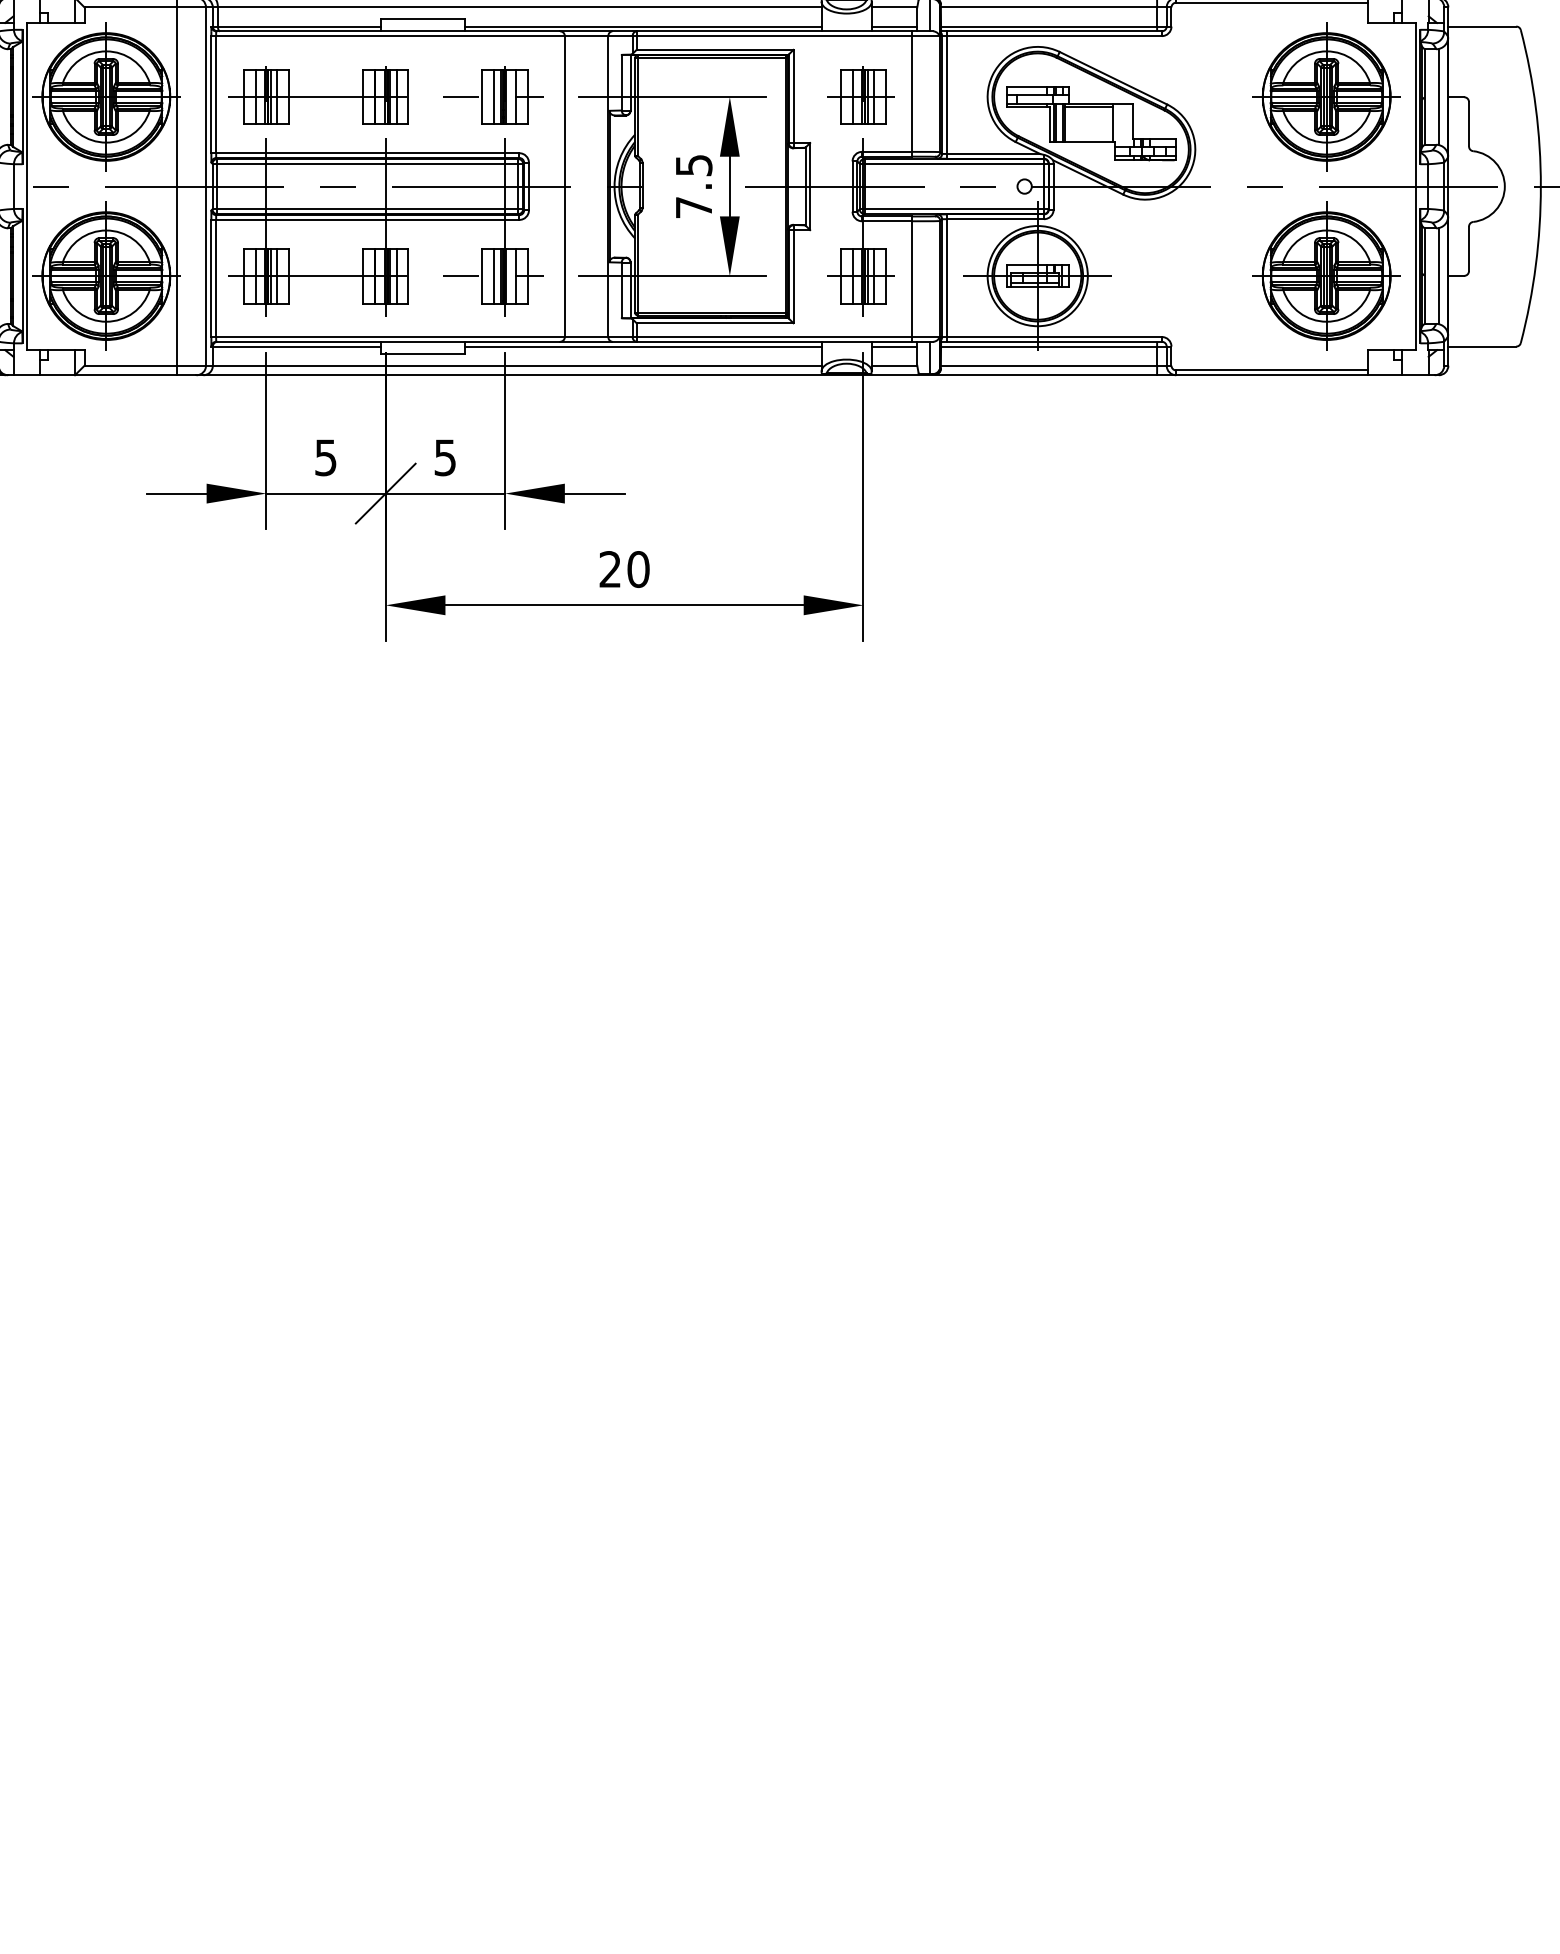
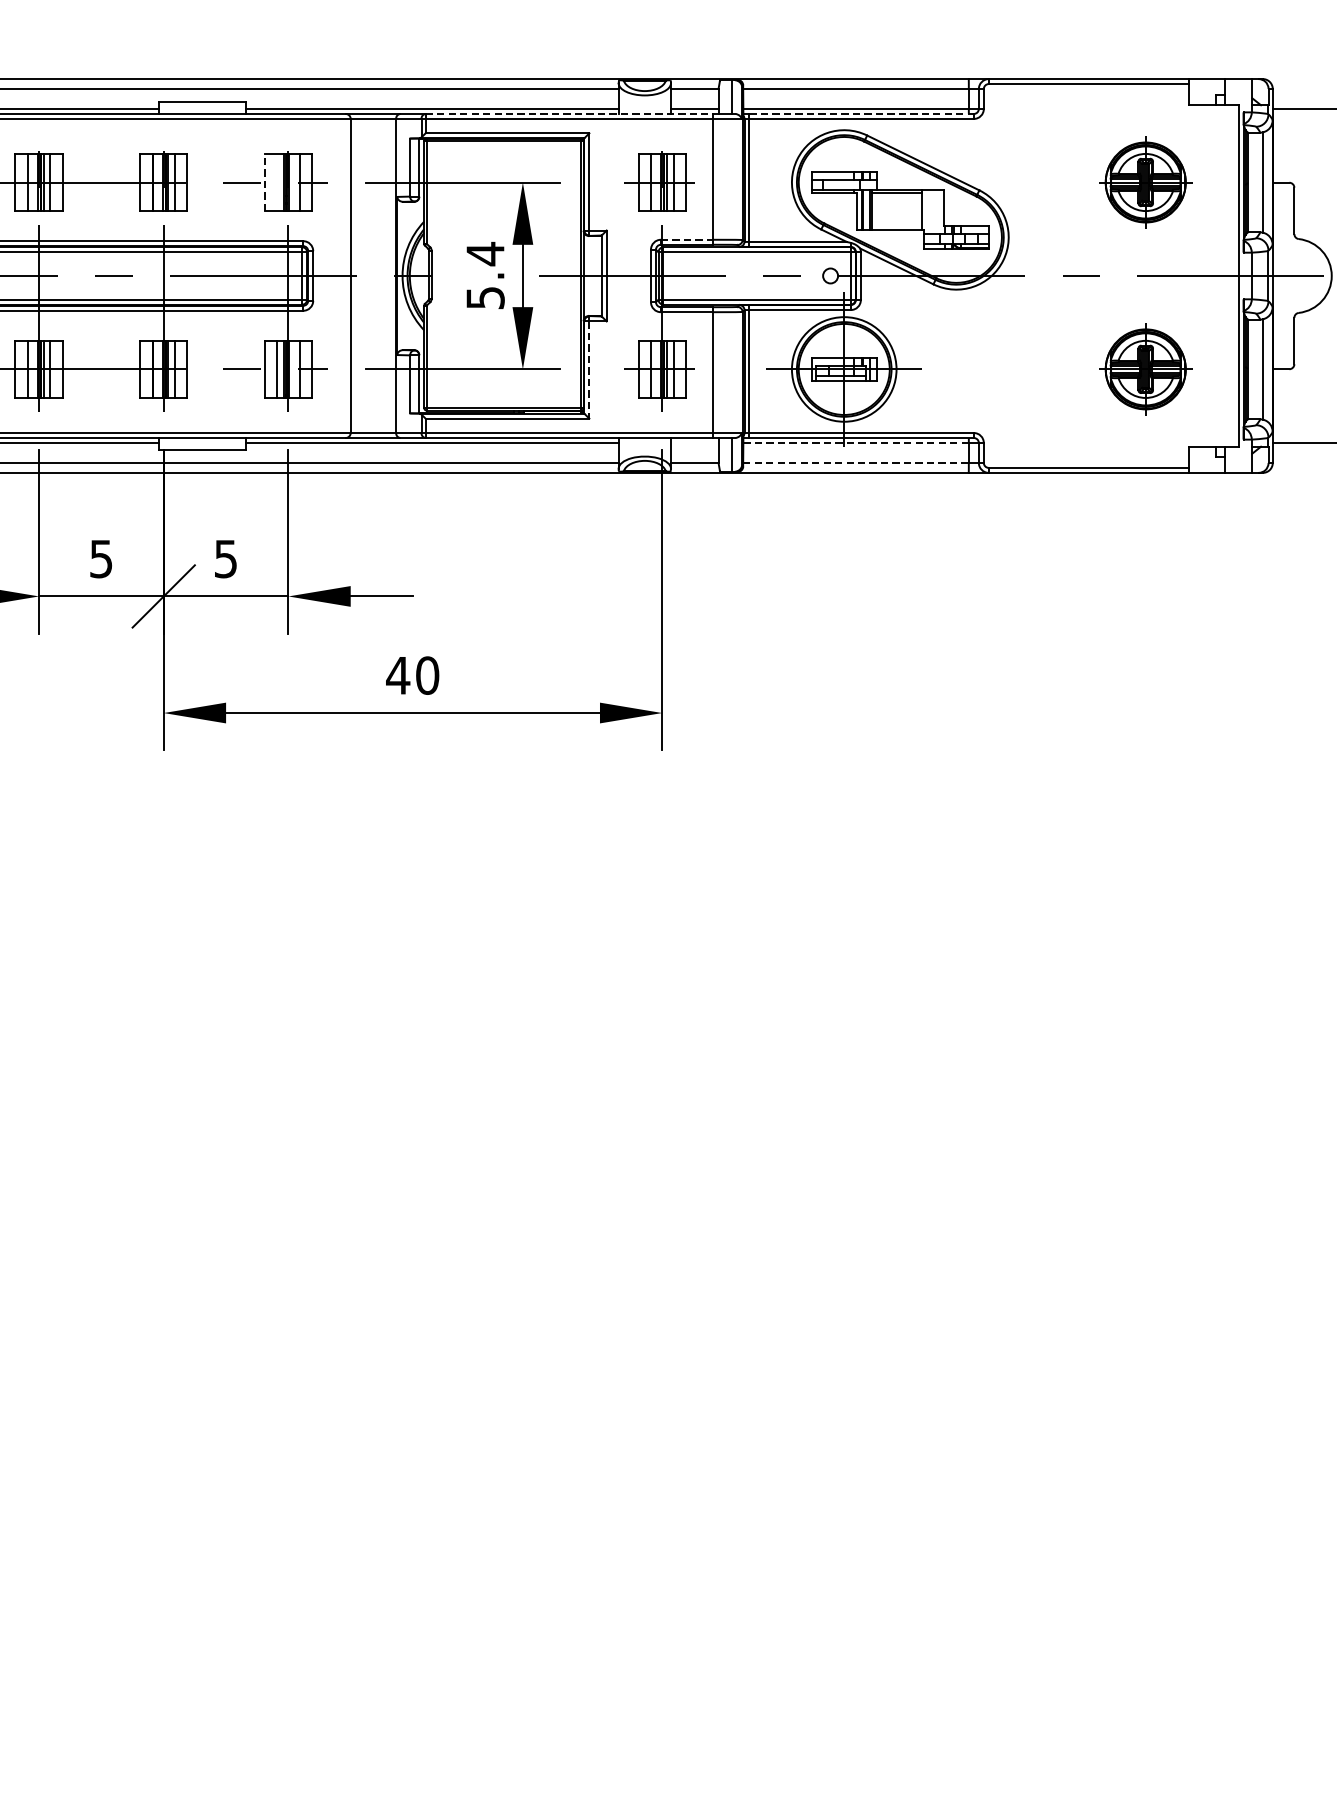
line: (774, 31) -> (569, 114), solid -> dashed
line: (1054, 31) -> (861, 114), solid -> dashed
line: (482, 96) -> (264, 181), solid -> dashed
line: (494, 96) -> (277, 181), removed
part: (1326, 96) -> (1145, 181), size x0.6
line: (886, 151) -> (686, 239), solid -> dashed
text: (694, 186) -> (486, 275), 7.5 -> 5.4
part: (1326, 275) -> (1145, 368), size x0.6
line: (793, 276) -> (589, 369), solid -> dashed
line: (894, 346) -> (694, 442), removed
line: (1048, 346) -> (855, 442), solid -> dashed
line: (1049, 365) -> (856, 462), solid -> dashed
text: (610, 569) -> (398, 675), 20 -> 40

